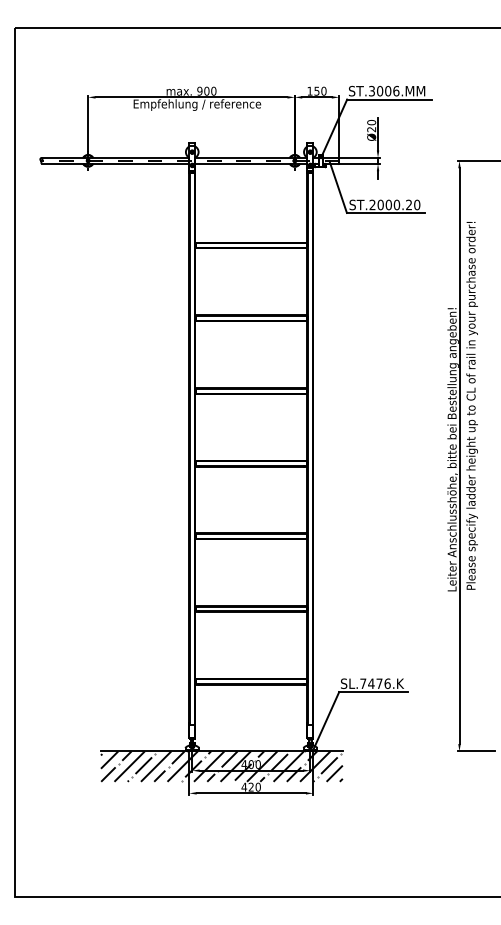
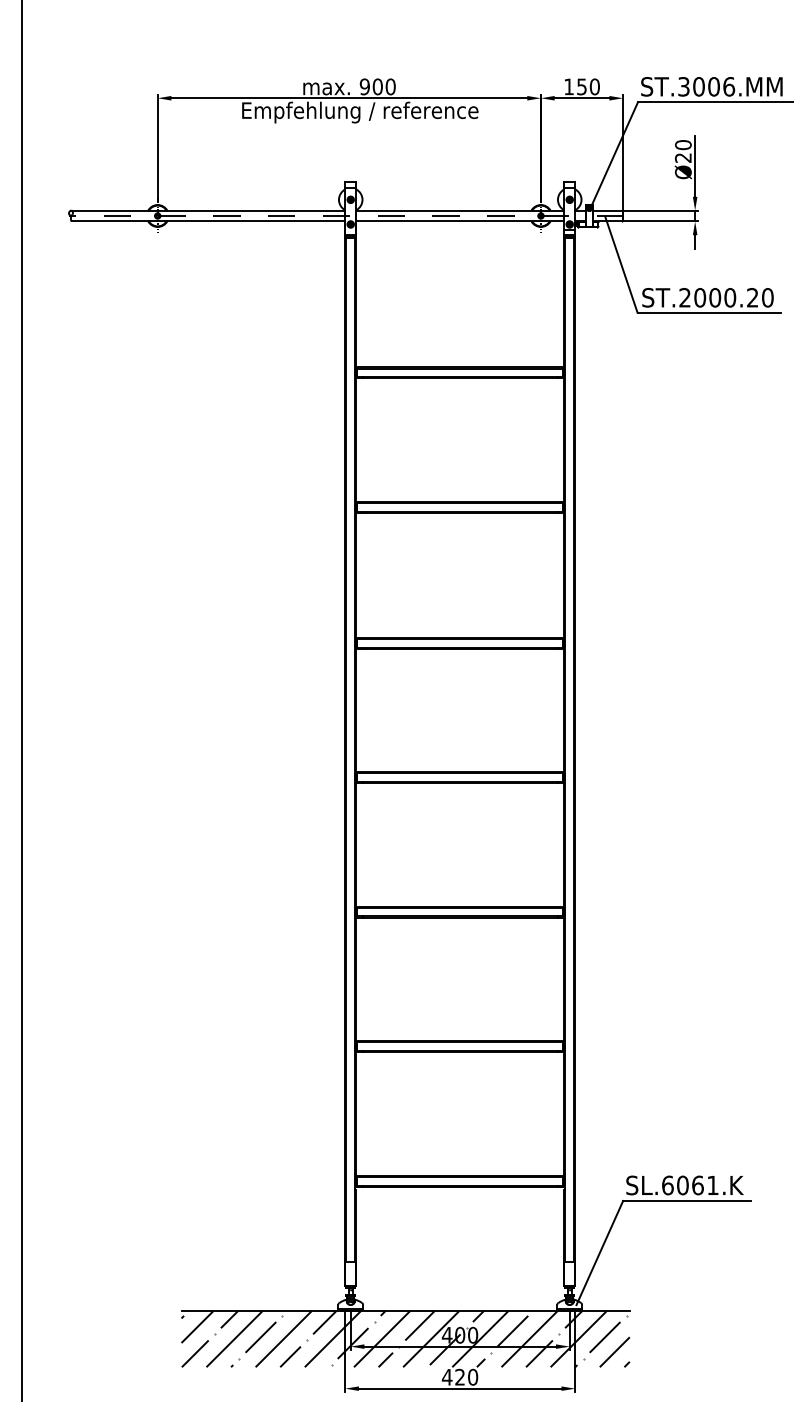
text: (375, 683) -> (690, 1184), SL.7476.K -> SL.6061.K

